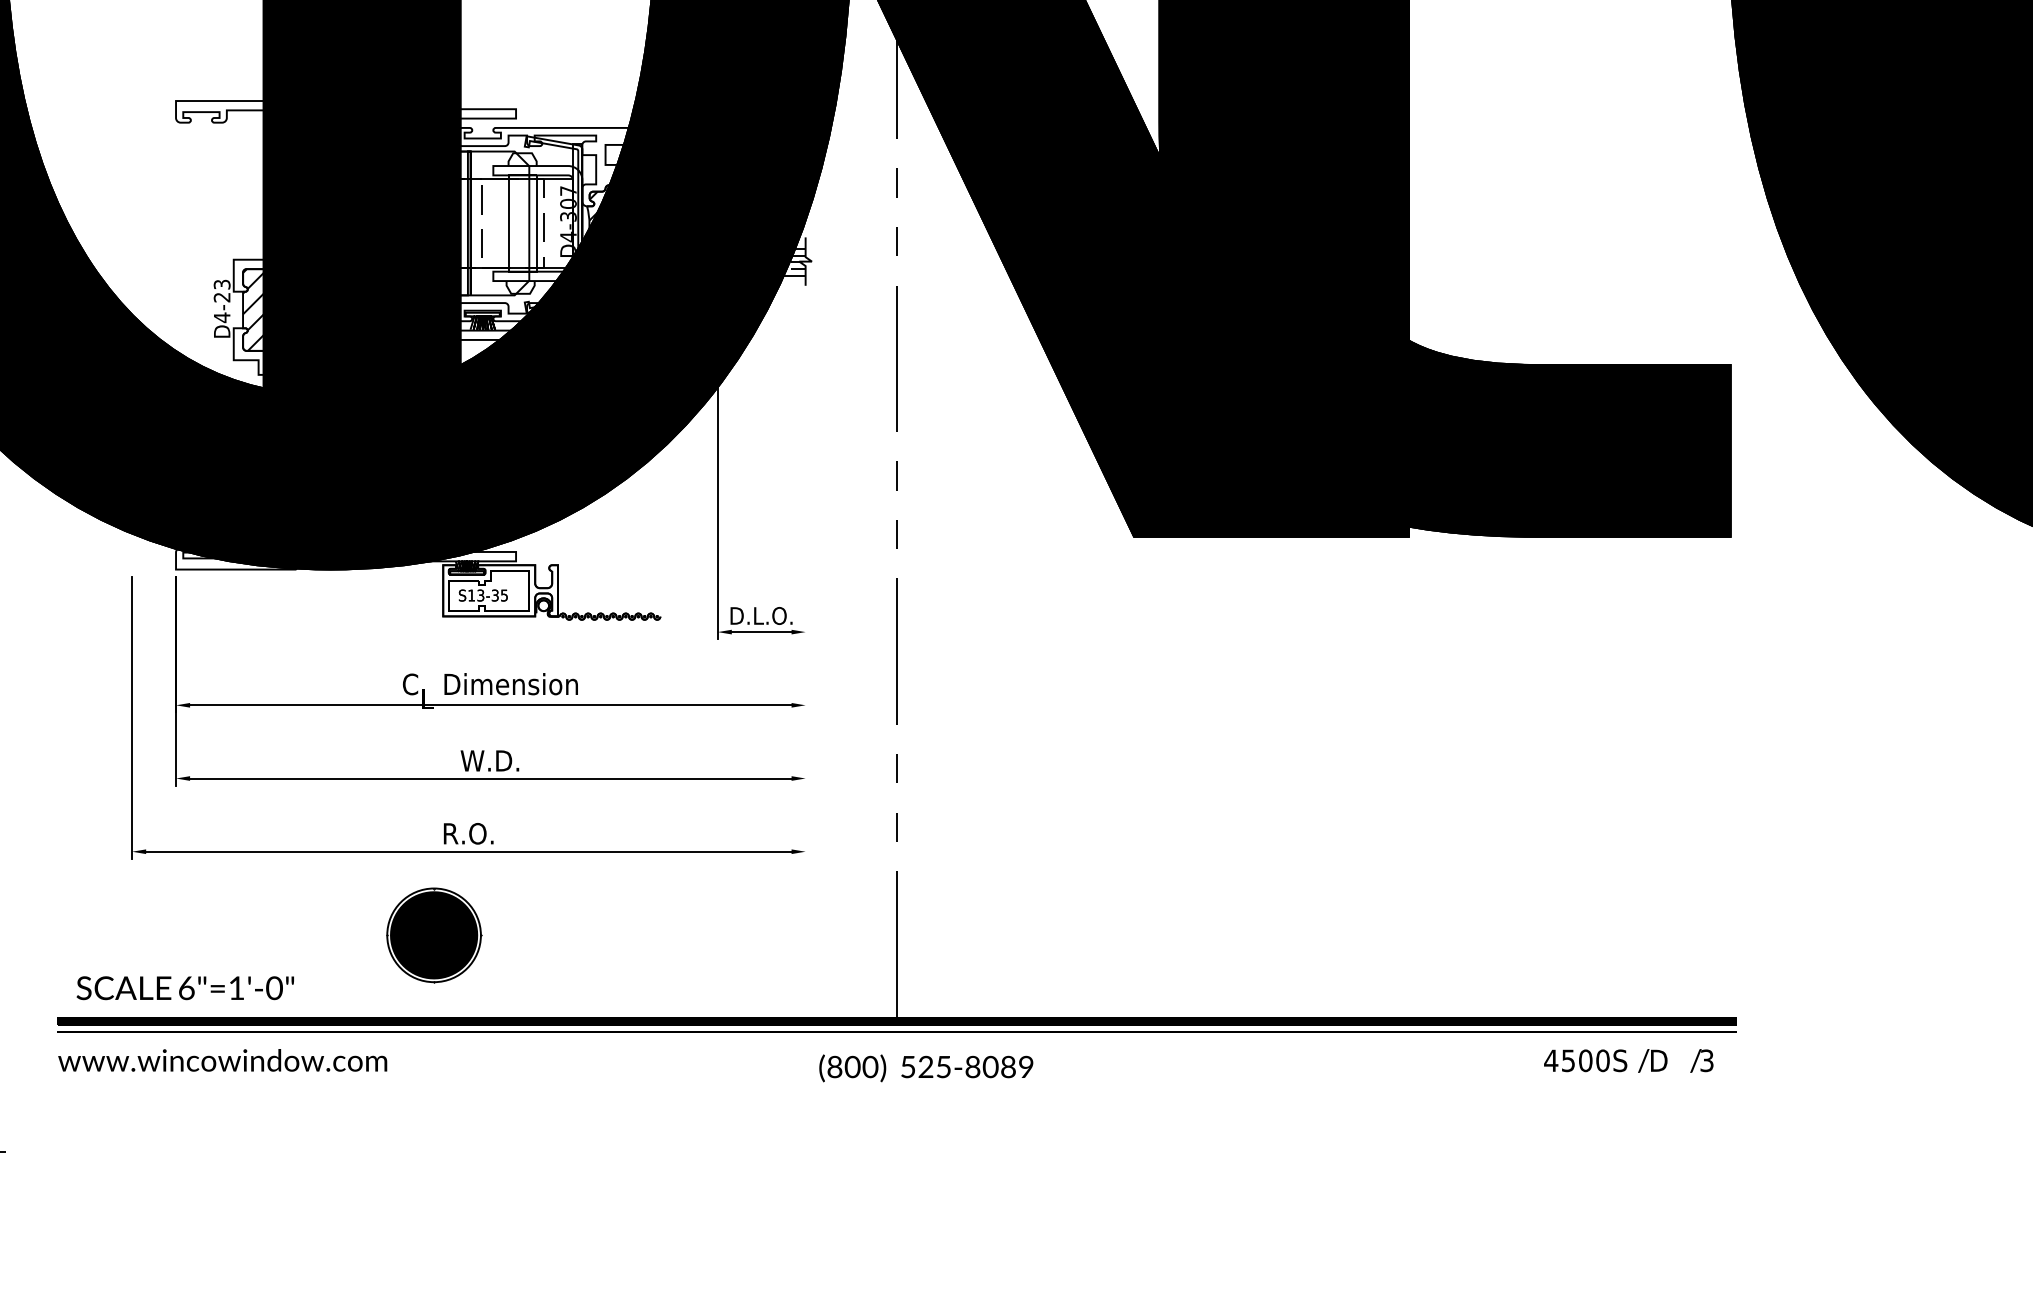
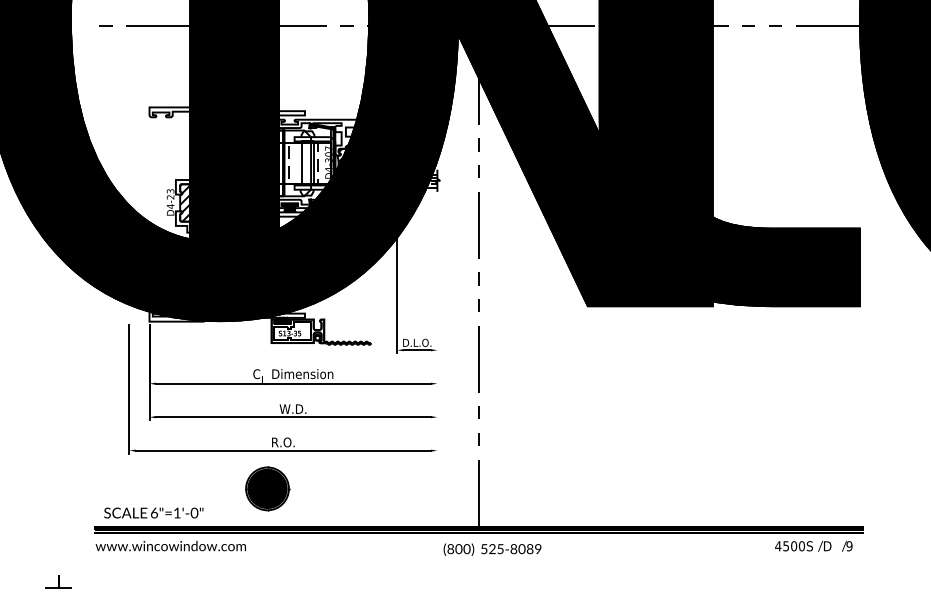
text: (1706, 1061) -> (849, 546), 3 -> 9

